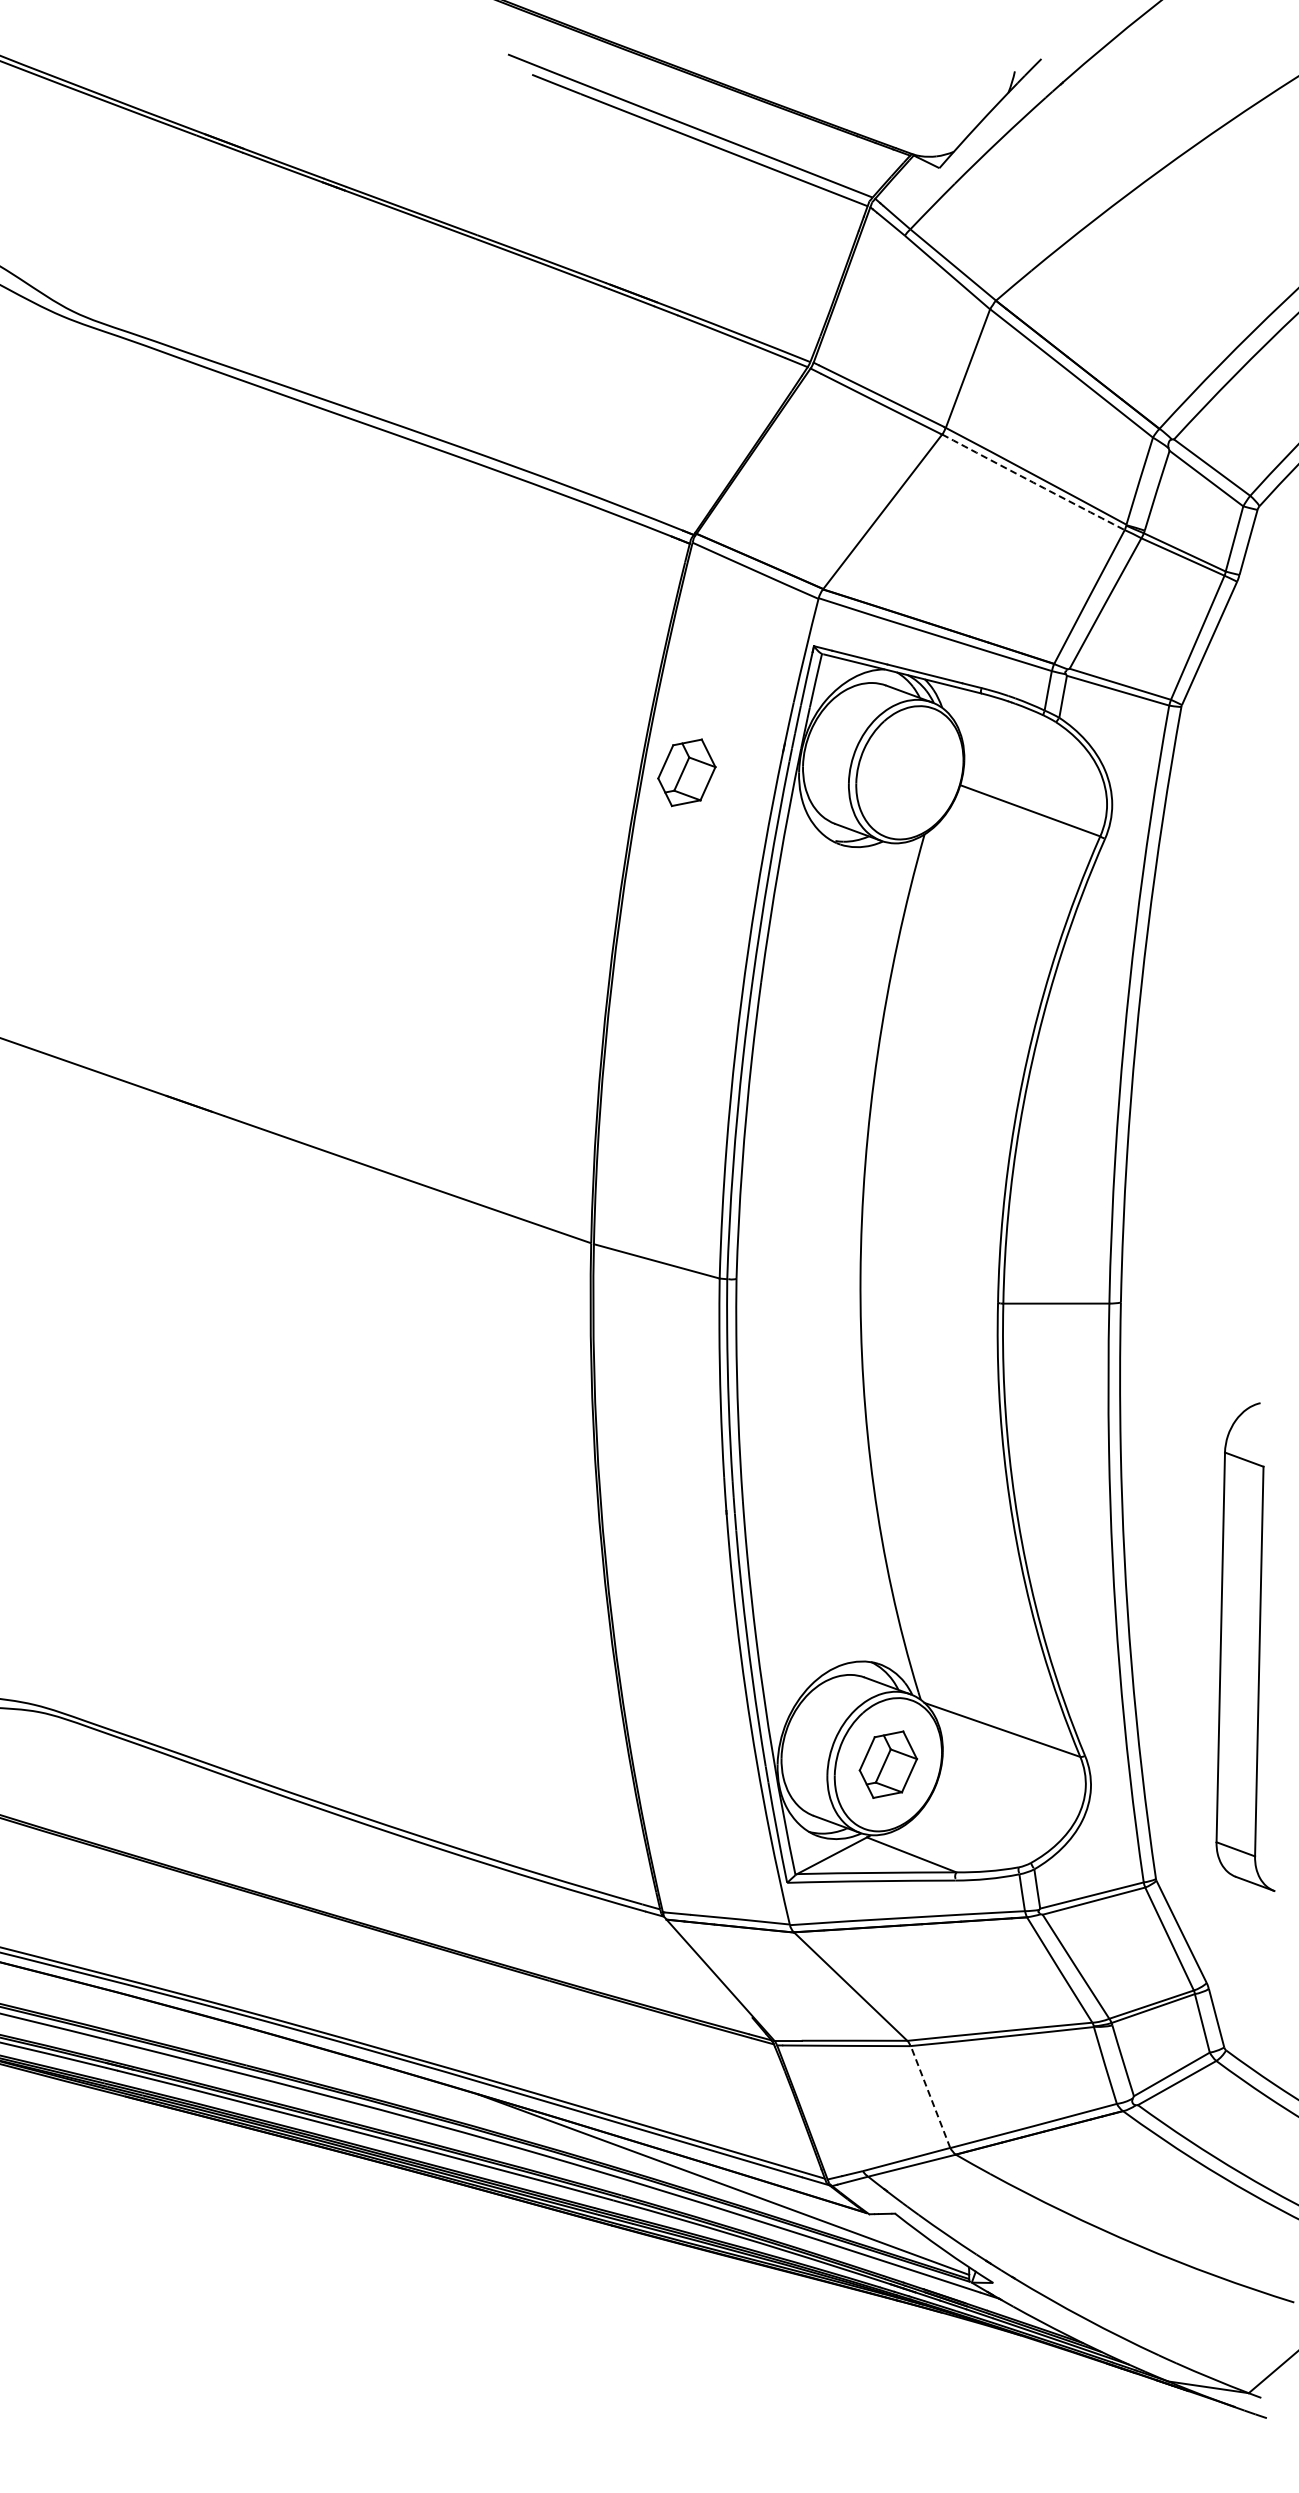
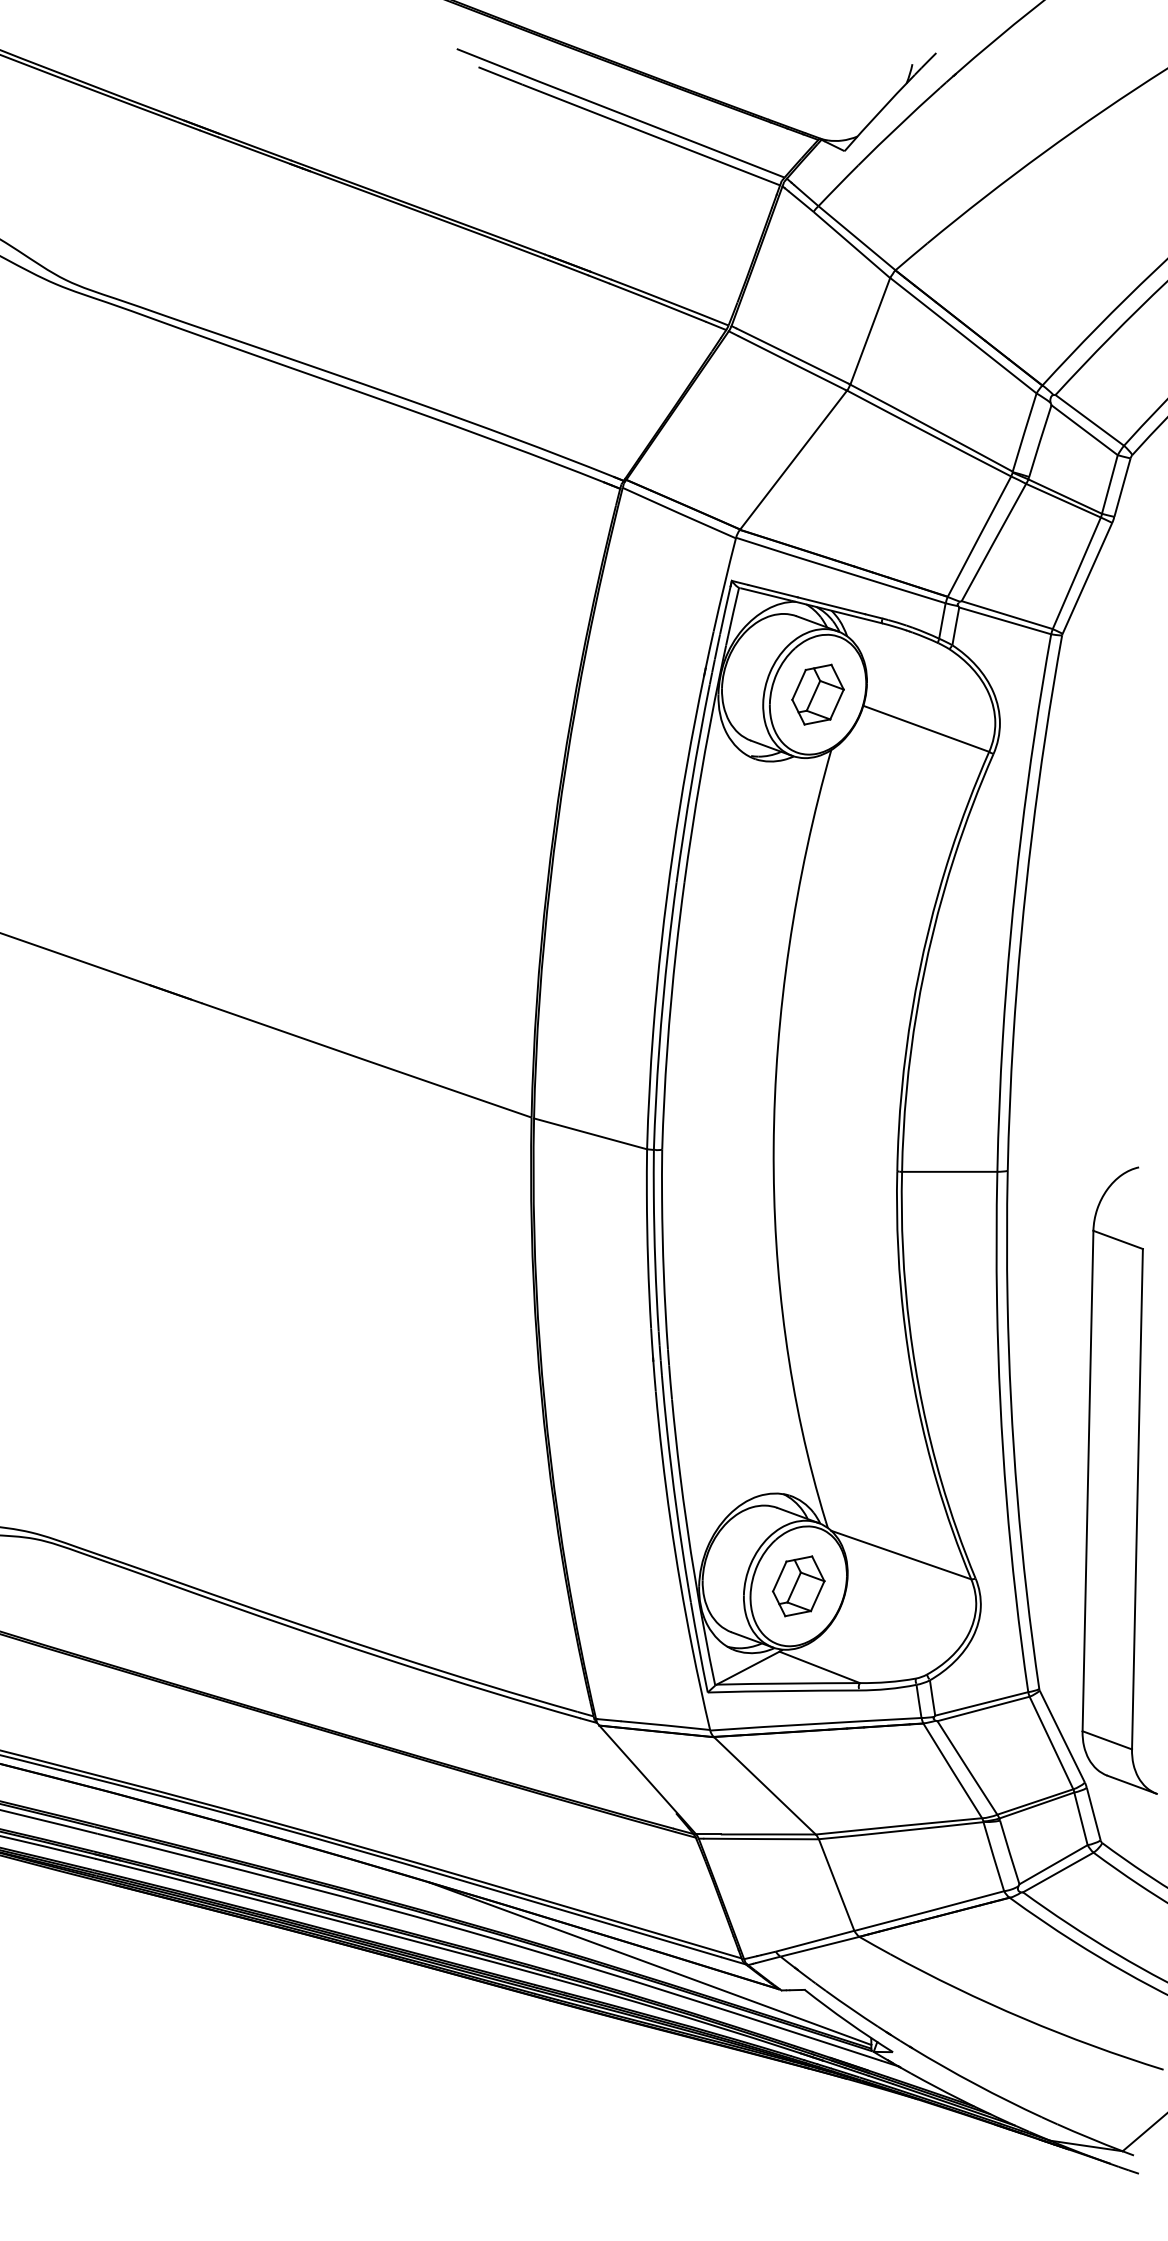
arc: (1033, 482) -> (929, 433), dashed -> solid
part: (686, 772) -> (817, 694), moved
part: (1245, 1646) -> (1119, 1480), size x1.43
line: (930, 2097) -> (836, 1885), dashed -> solid

